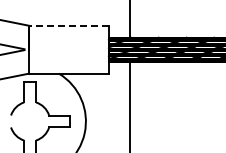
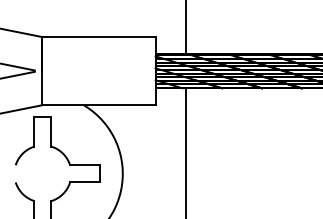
line: (69, 25) -> (99, 36), dashed -> solid

